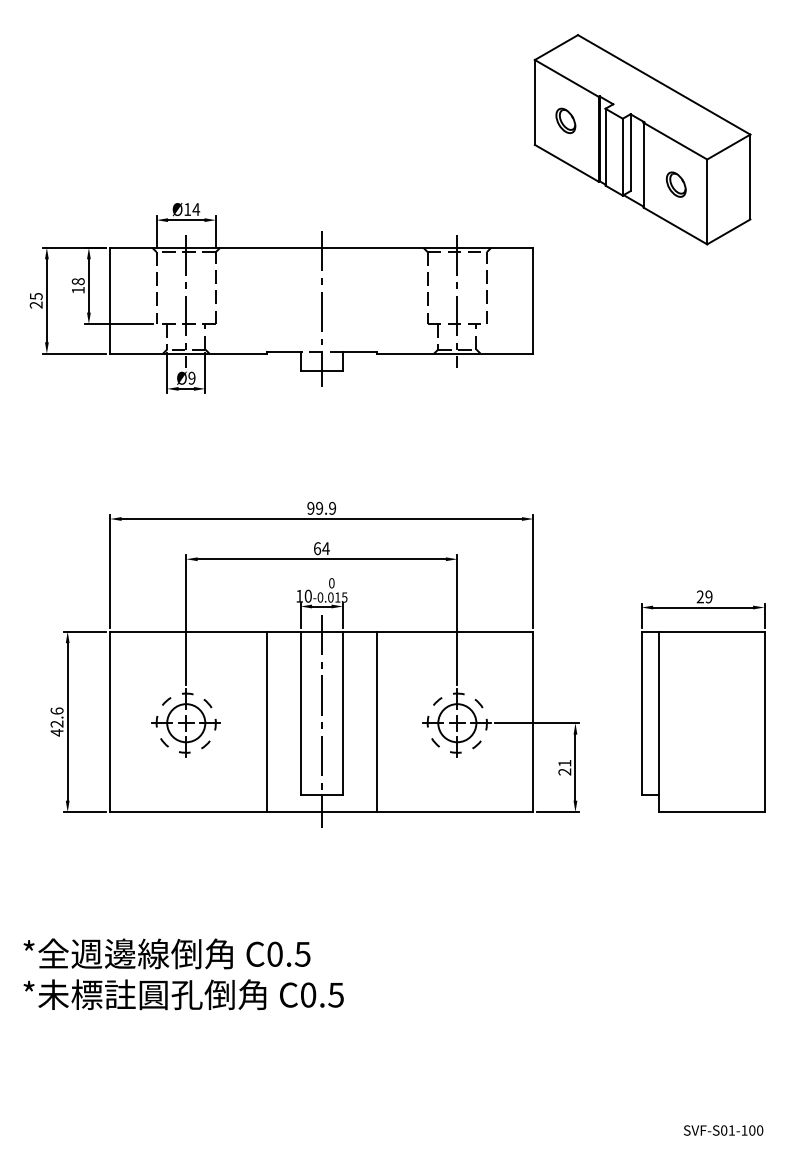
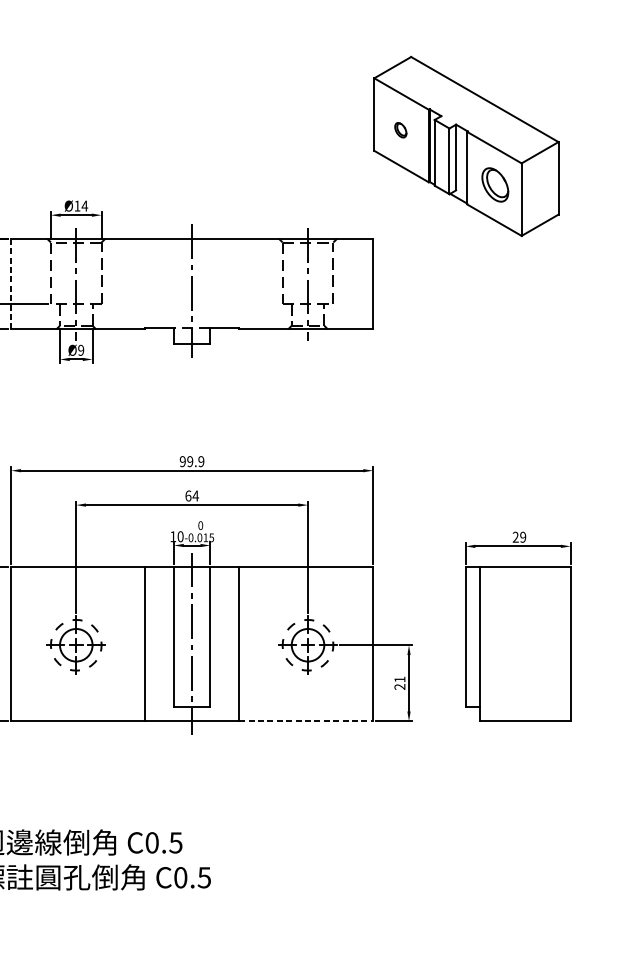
part: (565, 120) -> (400, 130), size x0.7
part: (675, 184) -> (494, 184), size x1.6
line: (110, 300) -> (11, 283), solid -> dashed
line: (455, 812) -> (306, 721), solid -> dashed

